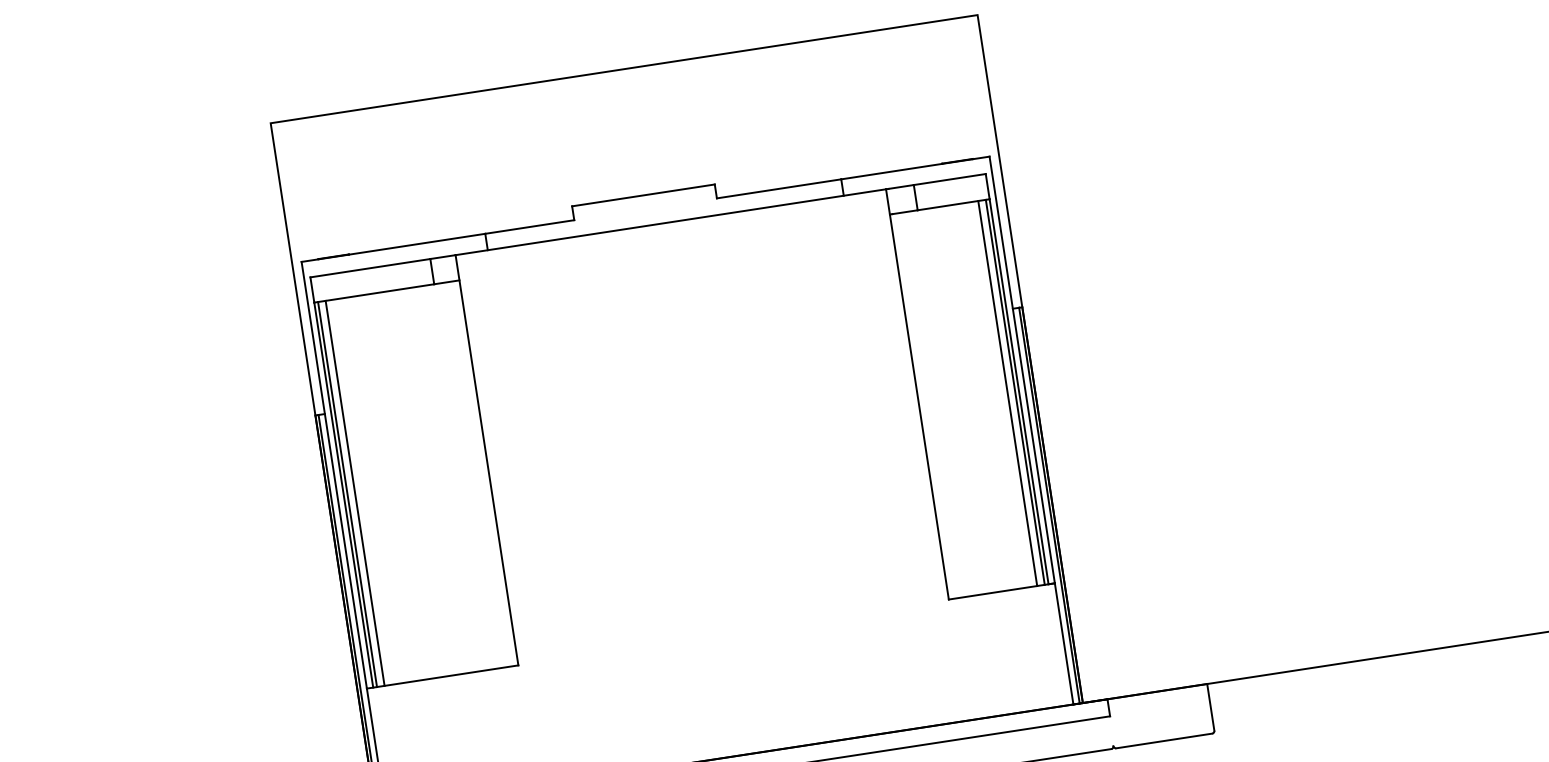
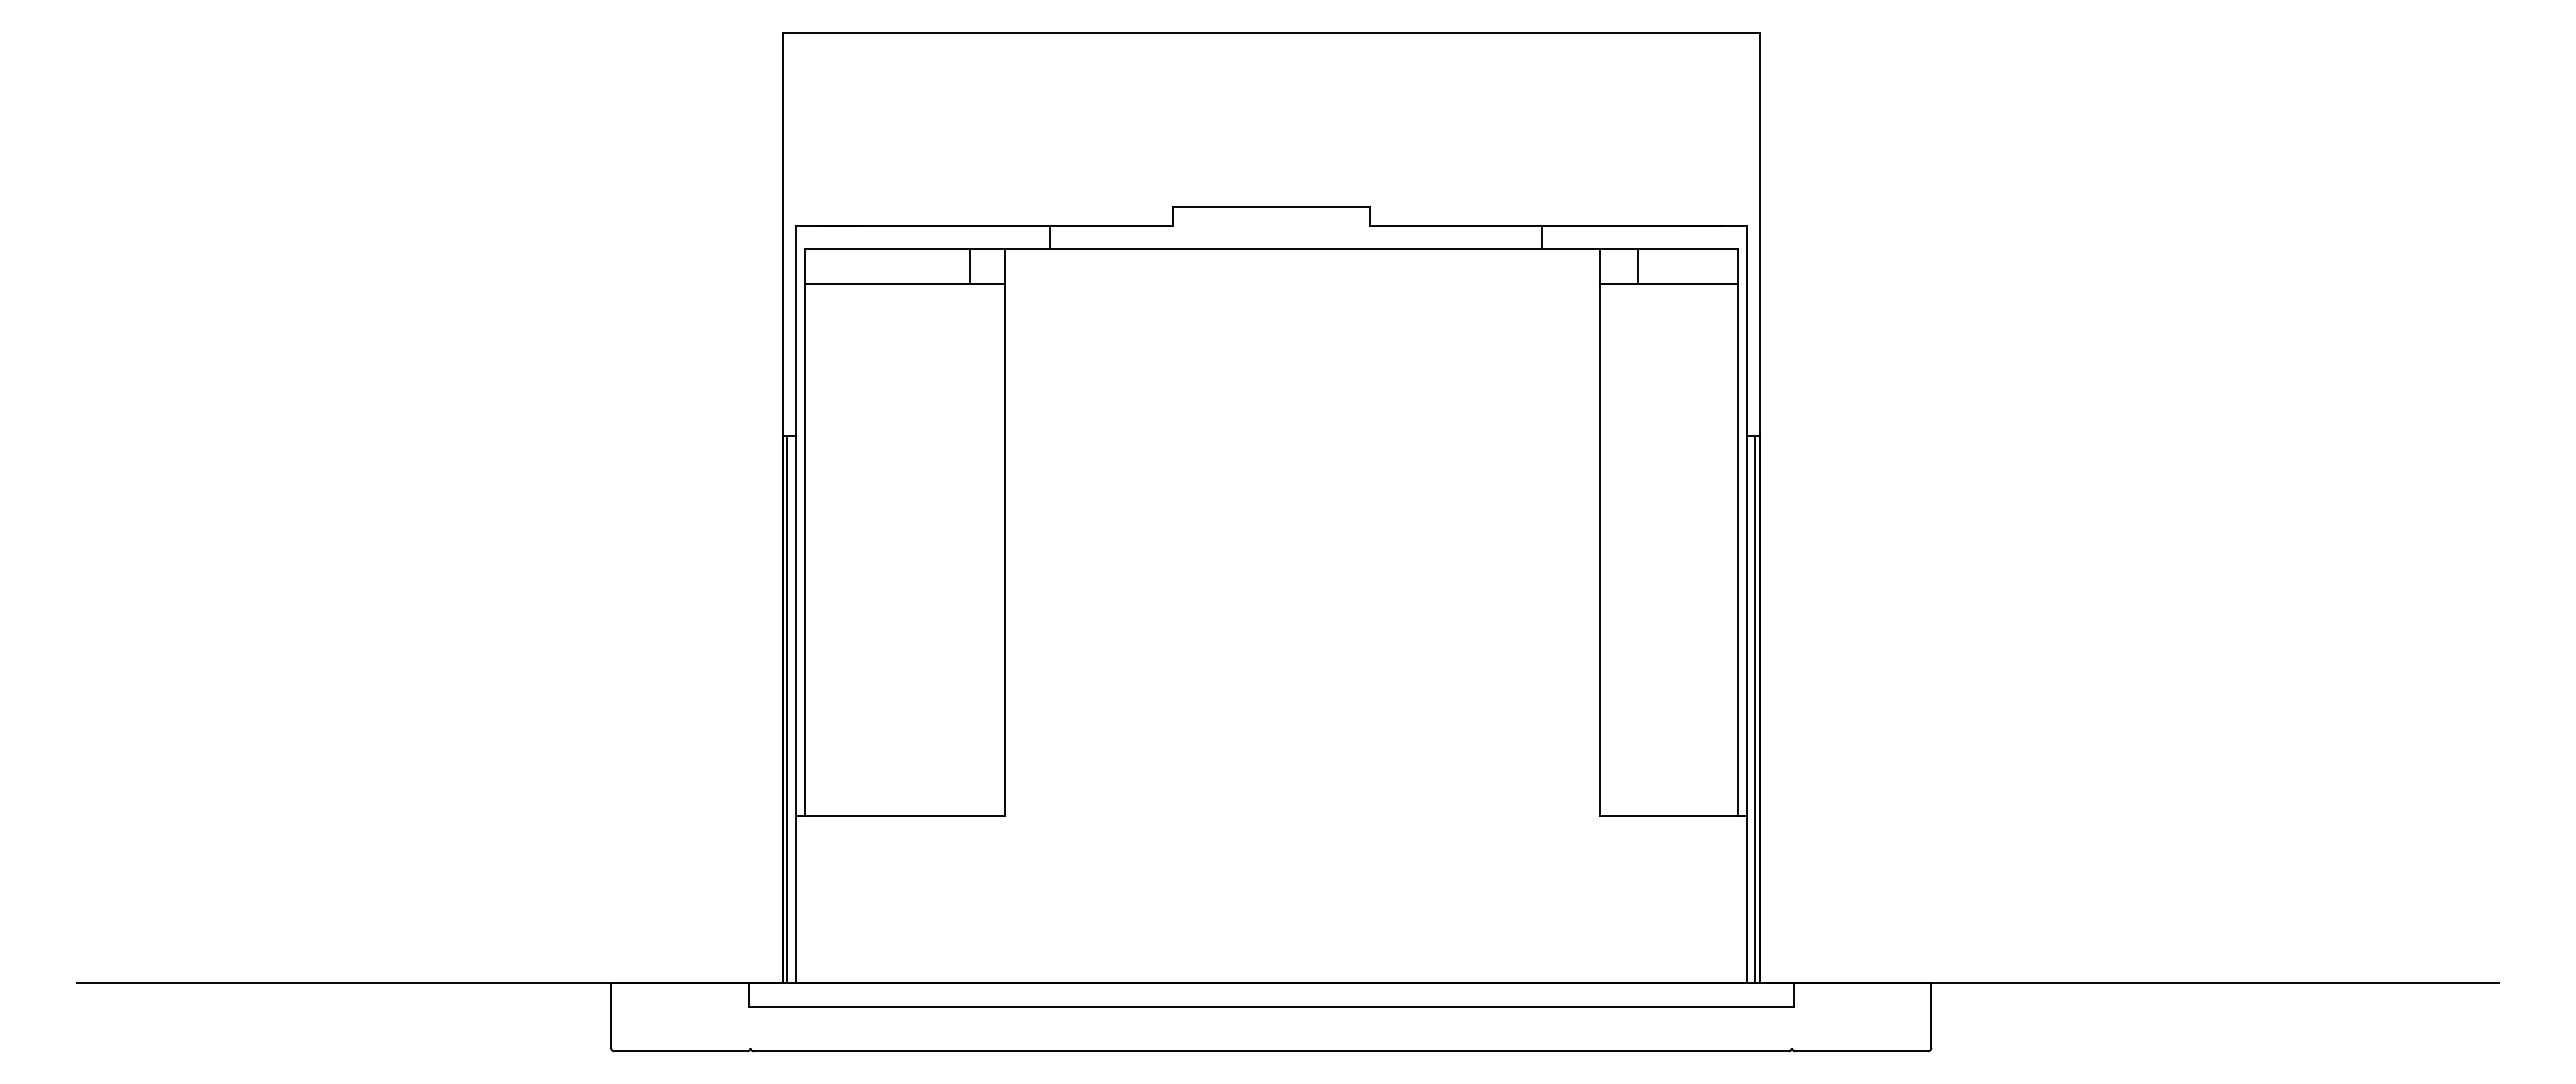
line: (1015, 392) -> (1732, 549), removed
line: (1007, 393) -> (1722, 549), removed
line: (355, 493) -> (820, 549), removed
line: (347, 494) -> (809, 549), removed

